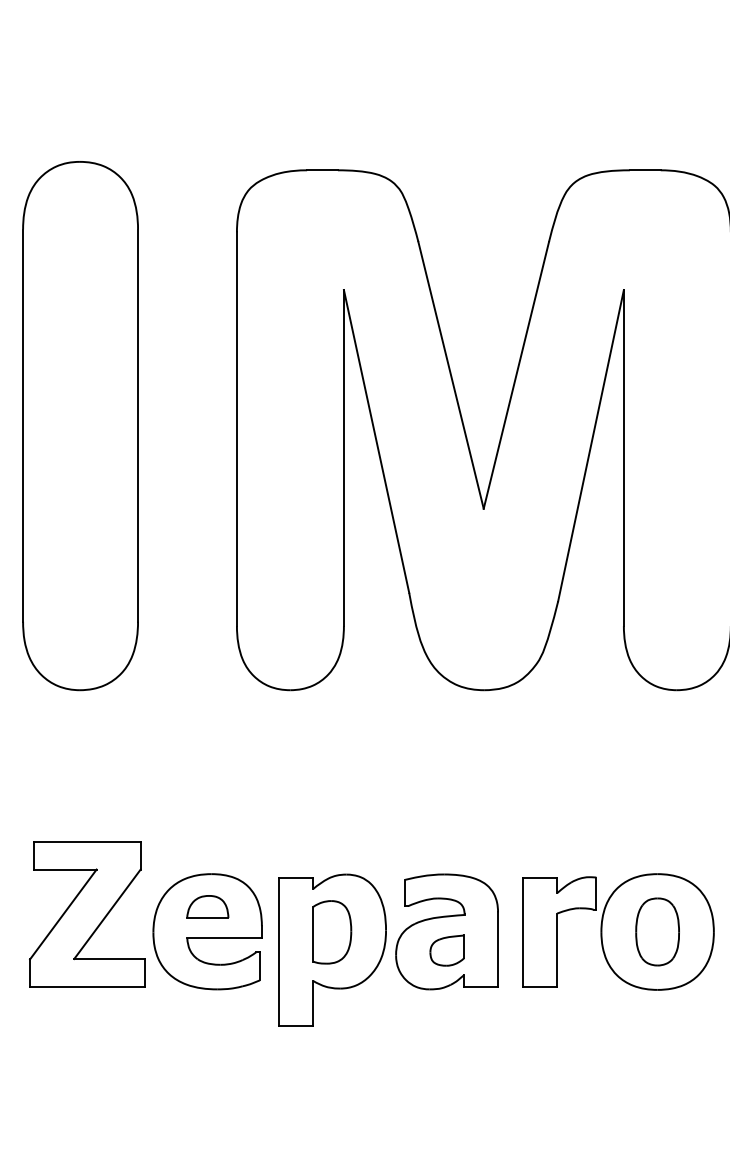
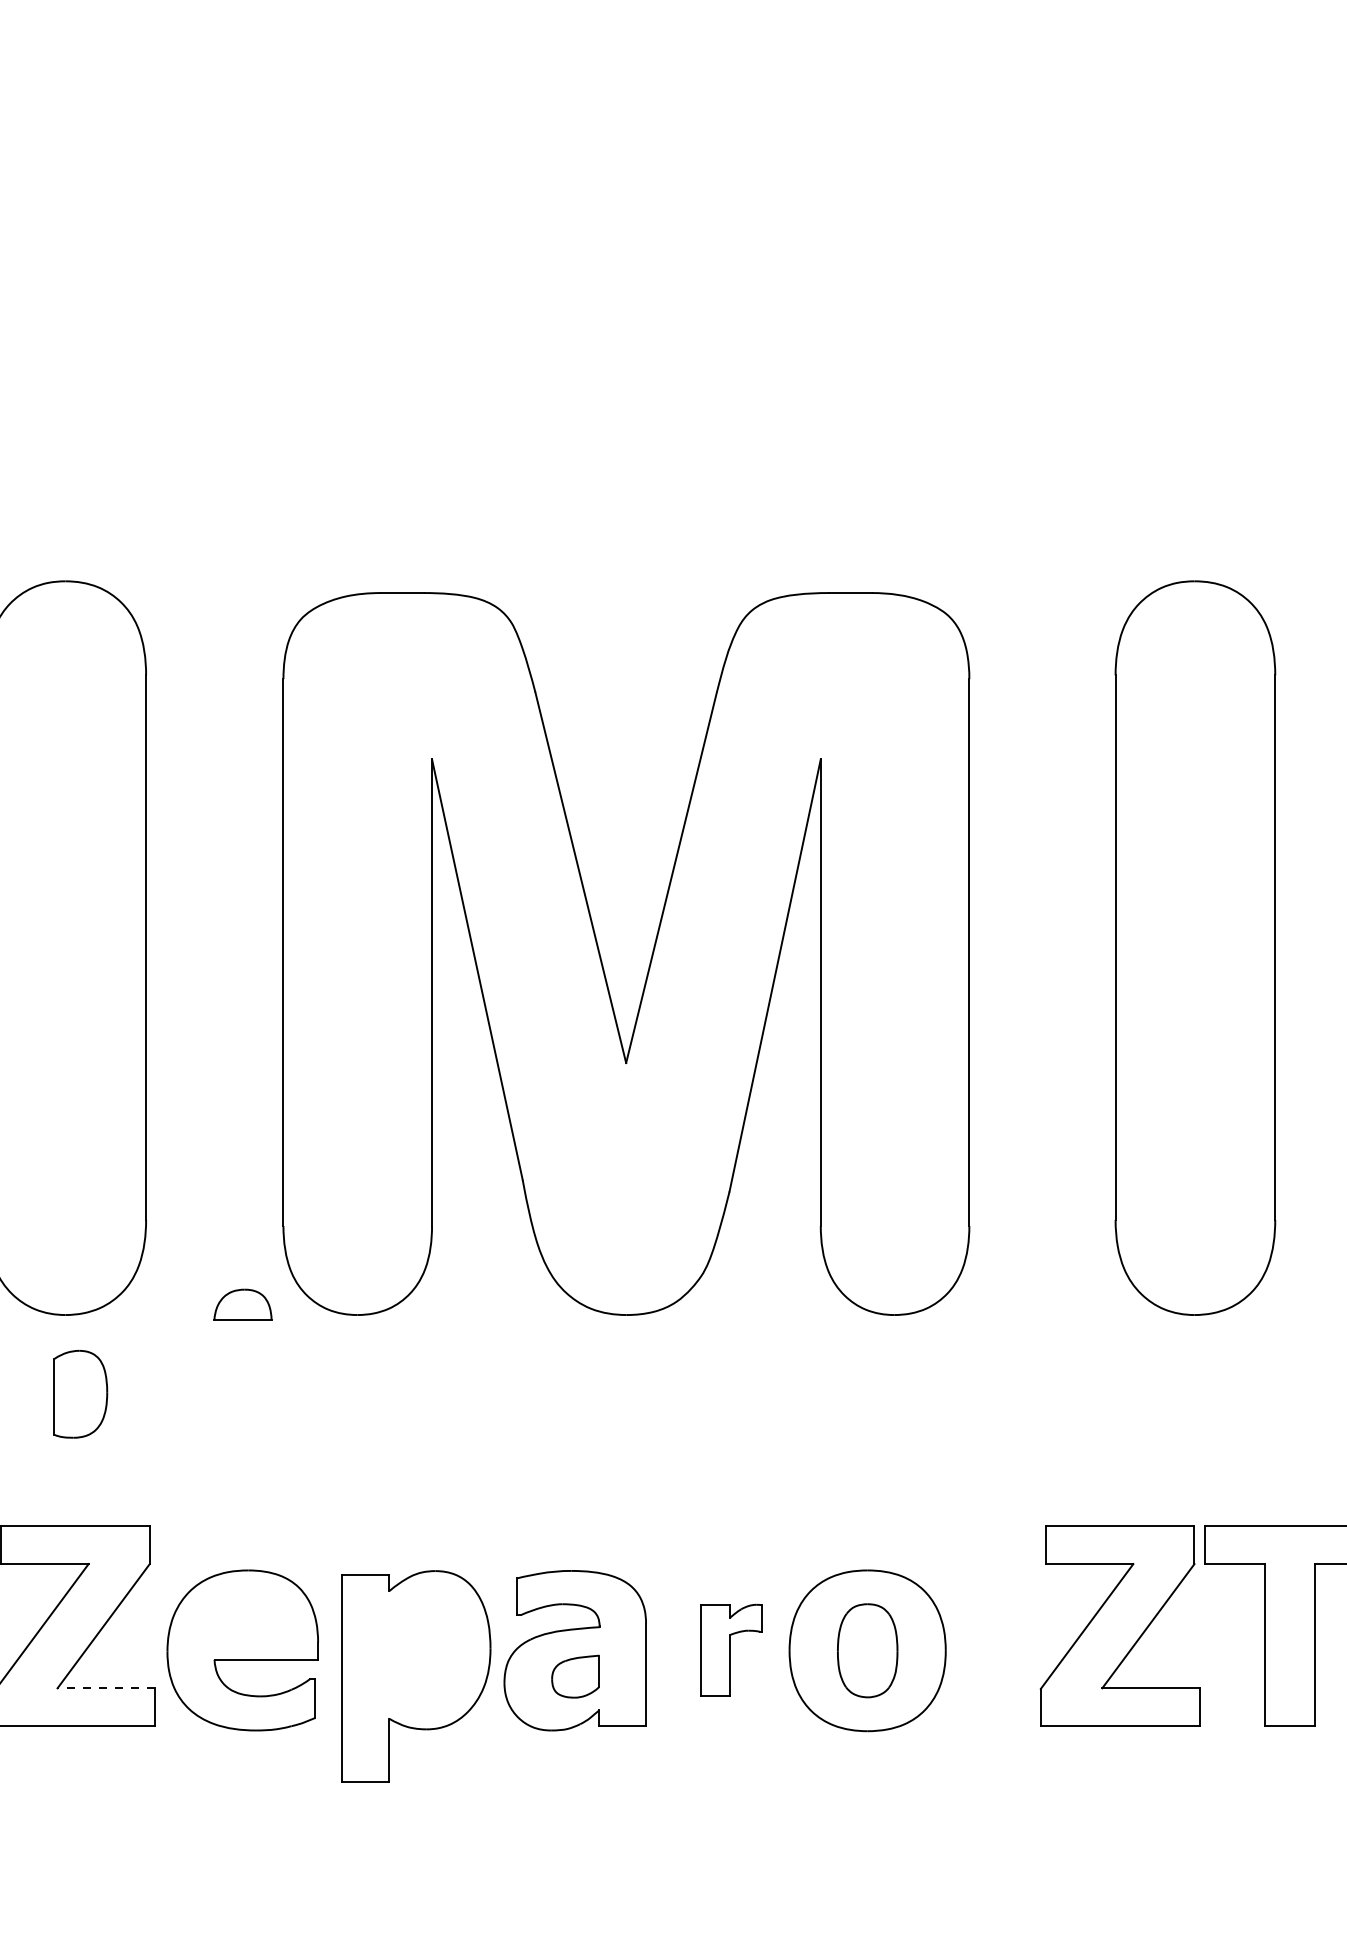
part: (207, 906) -> (242, 1304), moved
part: (559, 931) -> (731, 1649), size x0.6
part: (332, 932) -> (80, 1394), moved
line: (109, 959) -> (106, 1688), solid -> dashed

